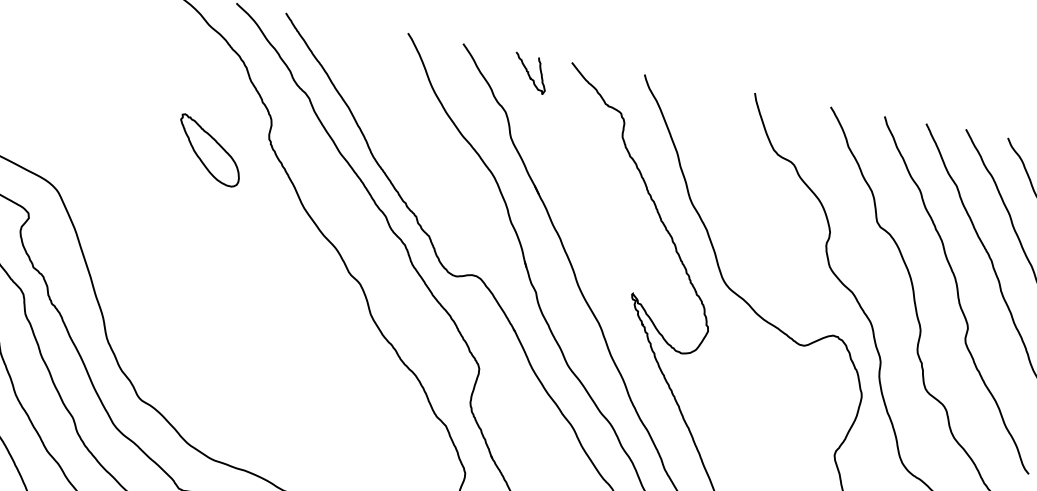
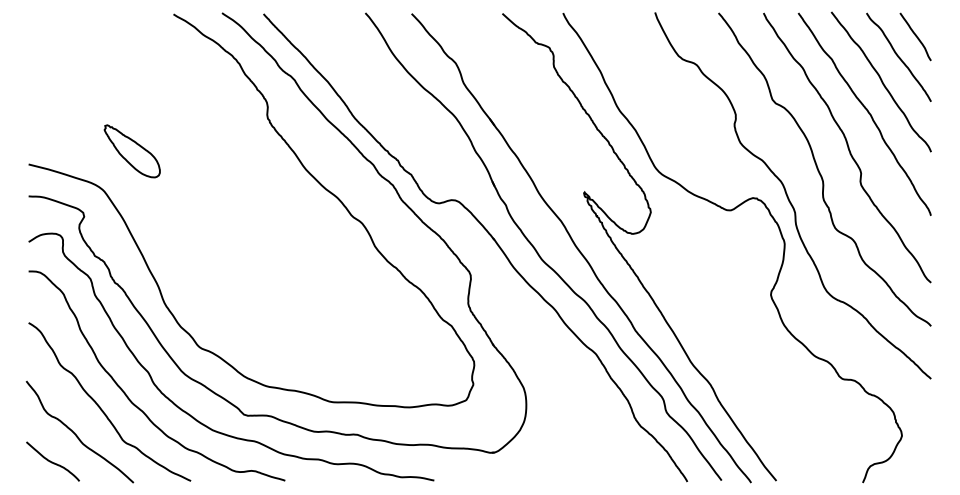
curve: (529, 73) -> (469, 28), removed
part: (208, 150) -> (131, 151), moved

